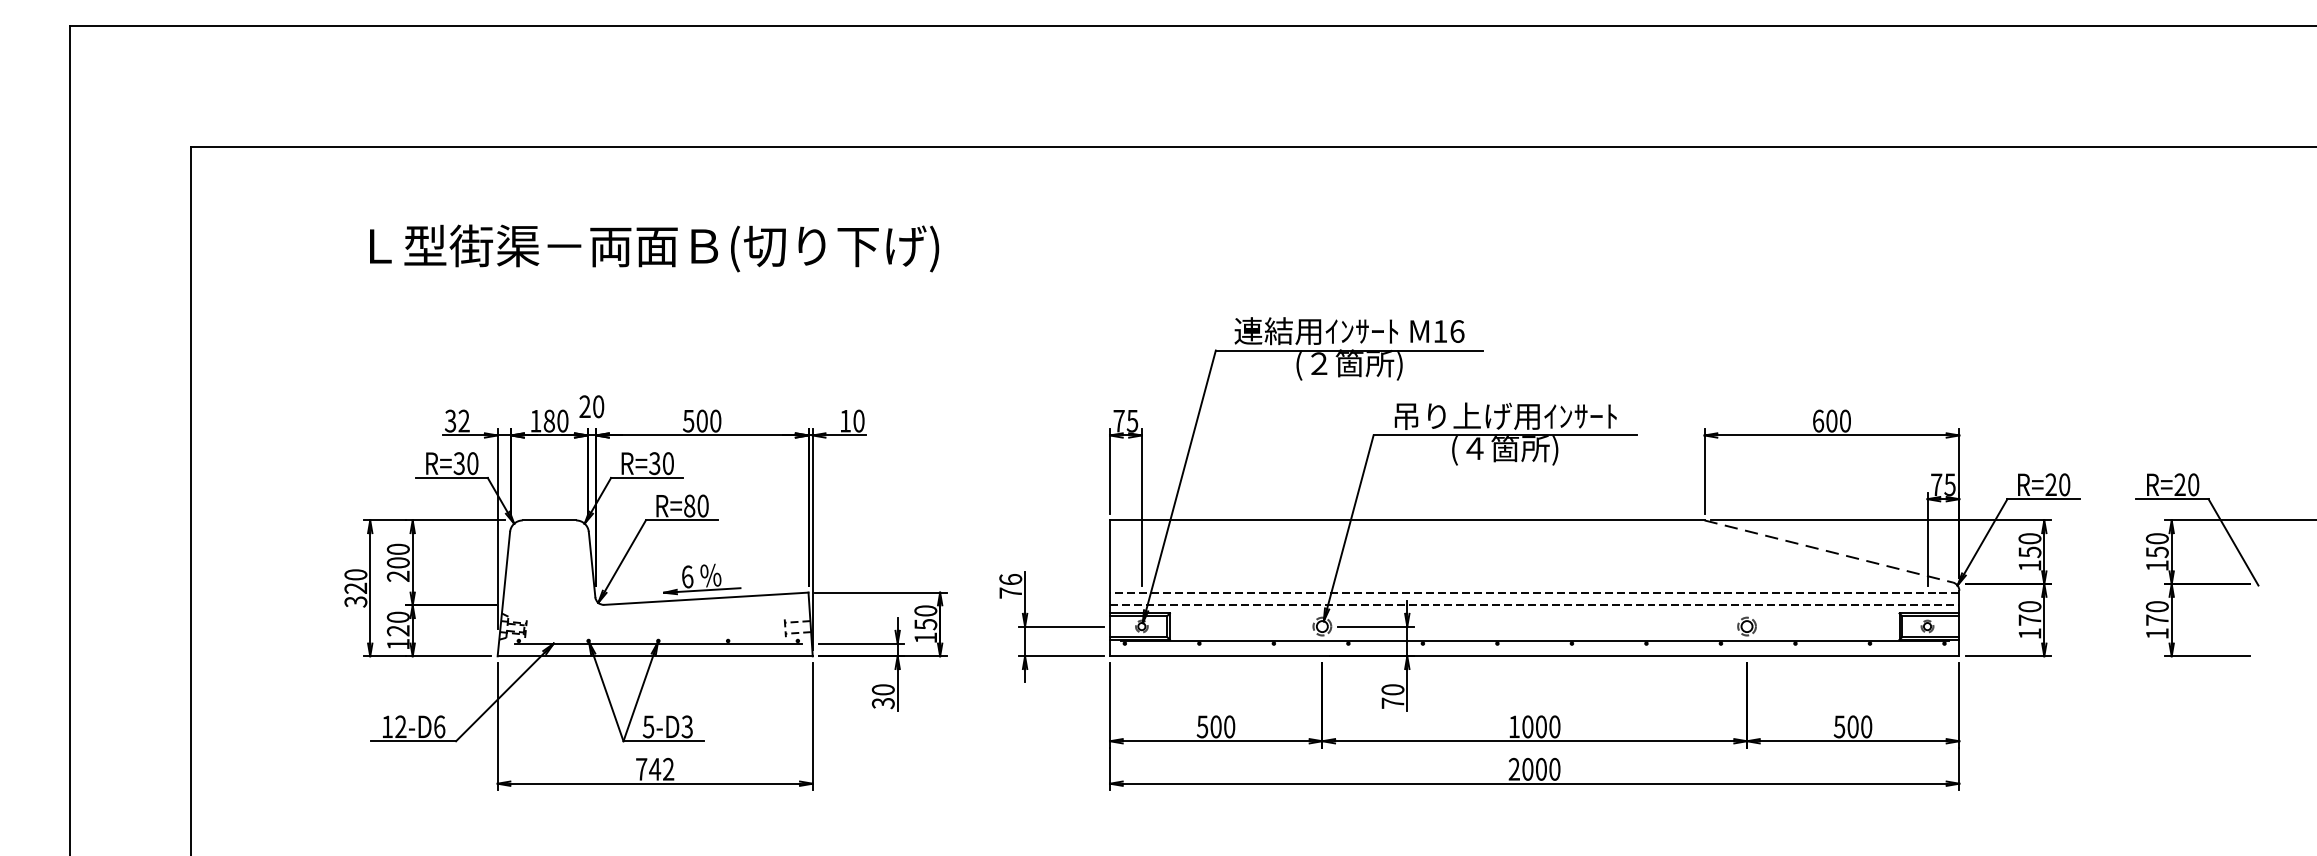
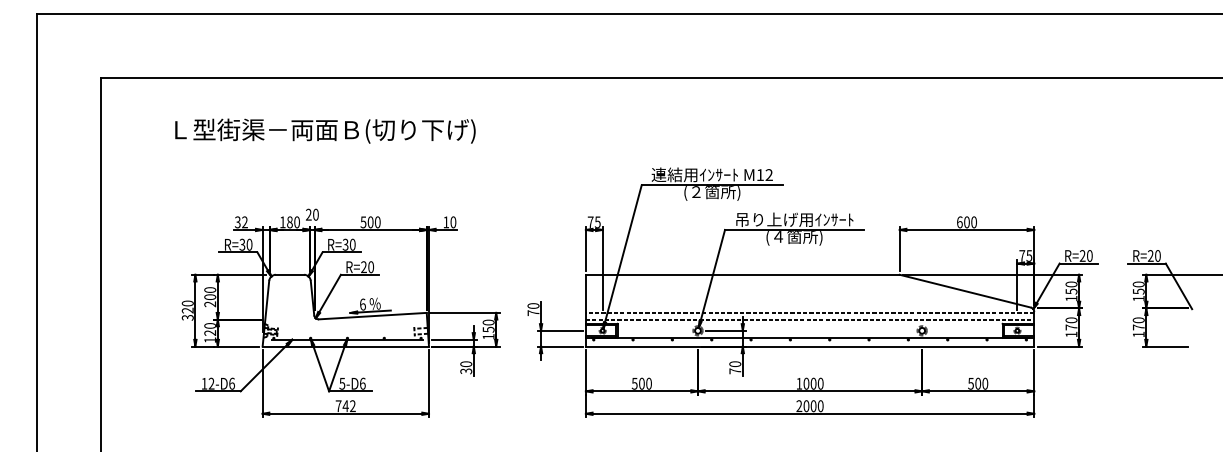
text: (654, 247) -> (325, 130), moved
text: (1455, 332) -> (768, 175), M16 -> M12
text: (688, 506) -> (363, 267), R=80 -> R=20
line: (1829, 552) -> (965, 291), dashed -> solid
text: (1010, 578) -> (533, 305), 76 -> 70
text: (686, 726) -> (362, 383), 5-D3 -> 5-D6

